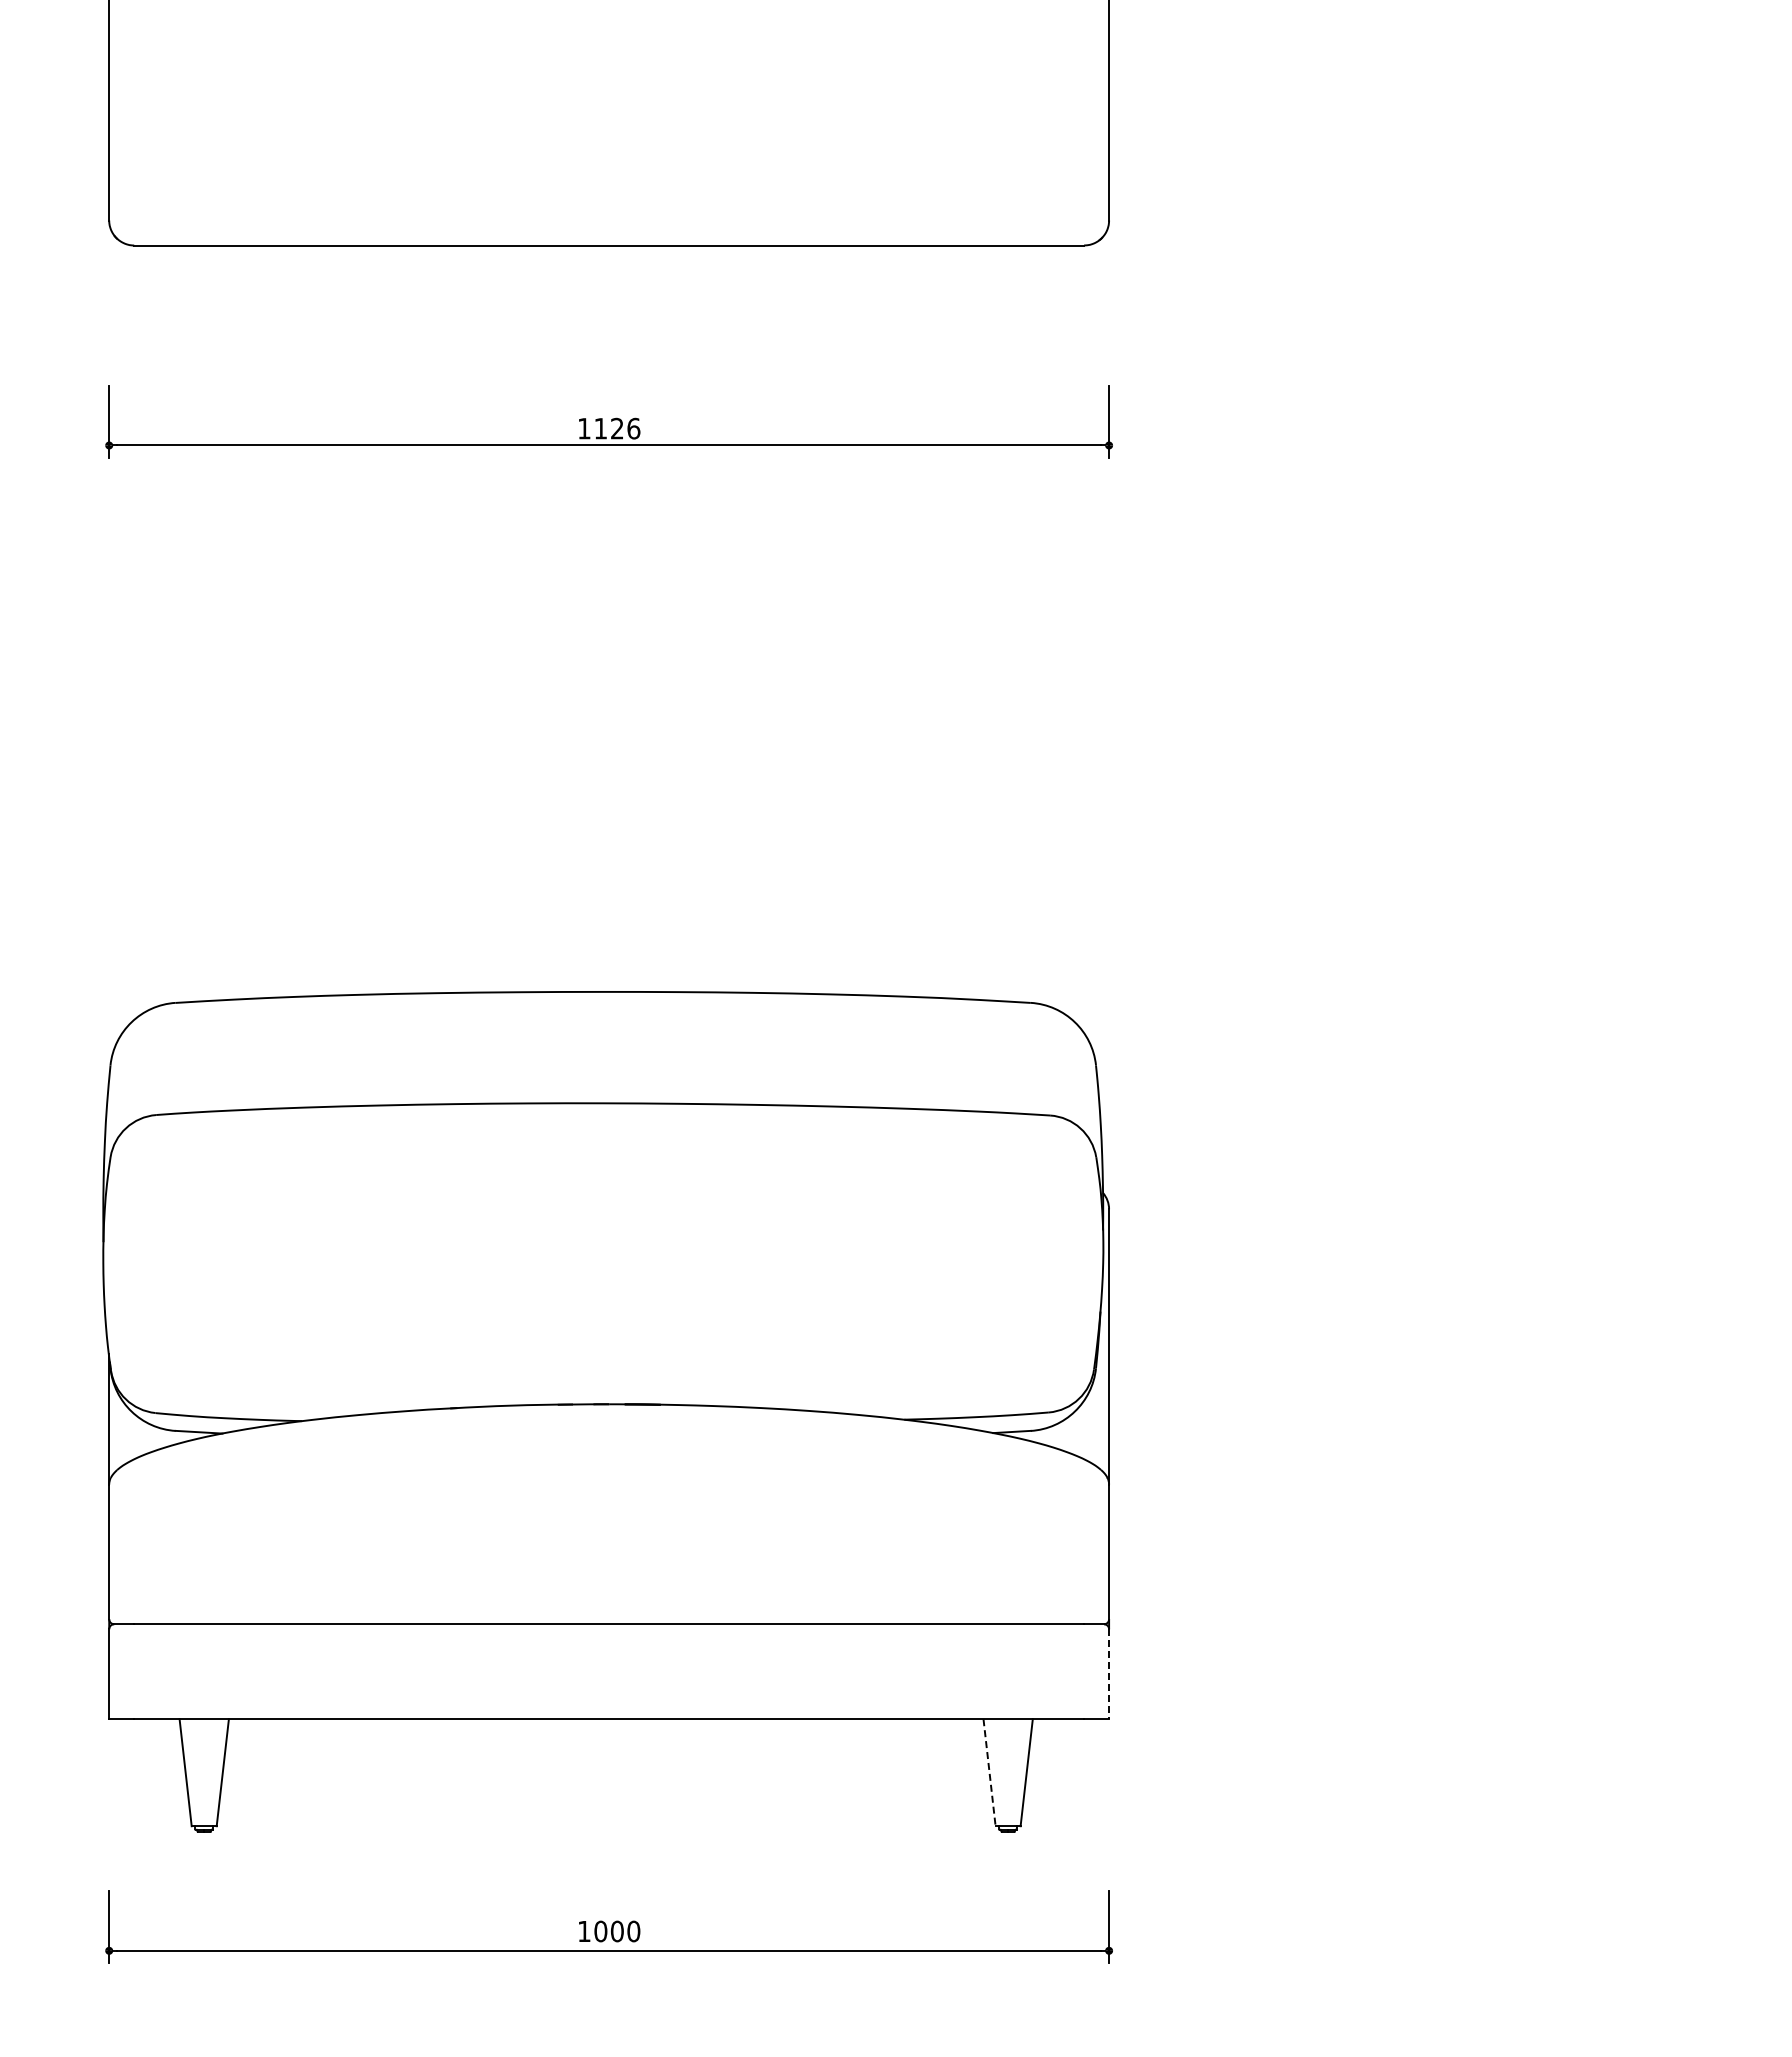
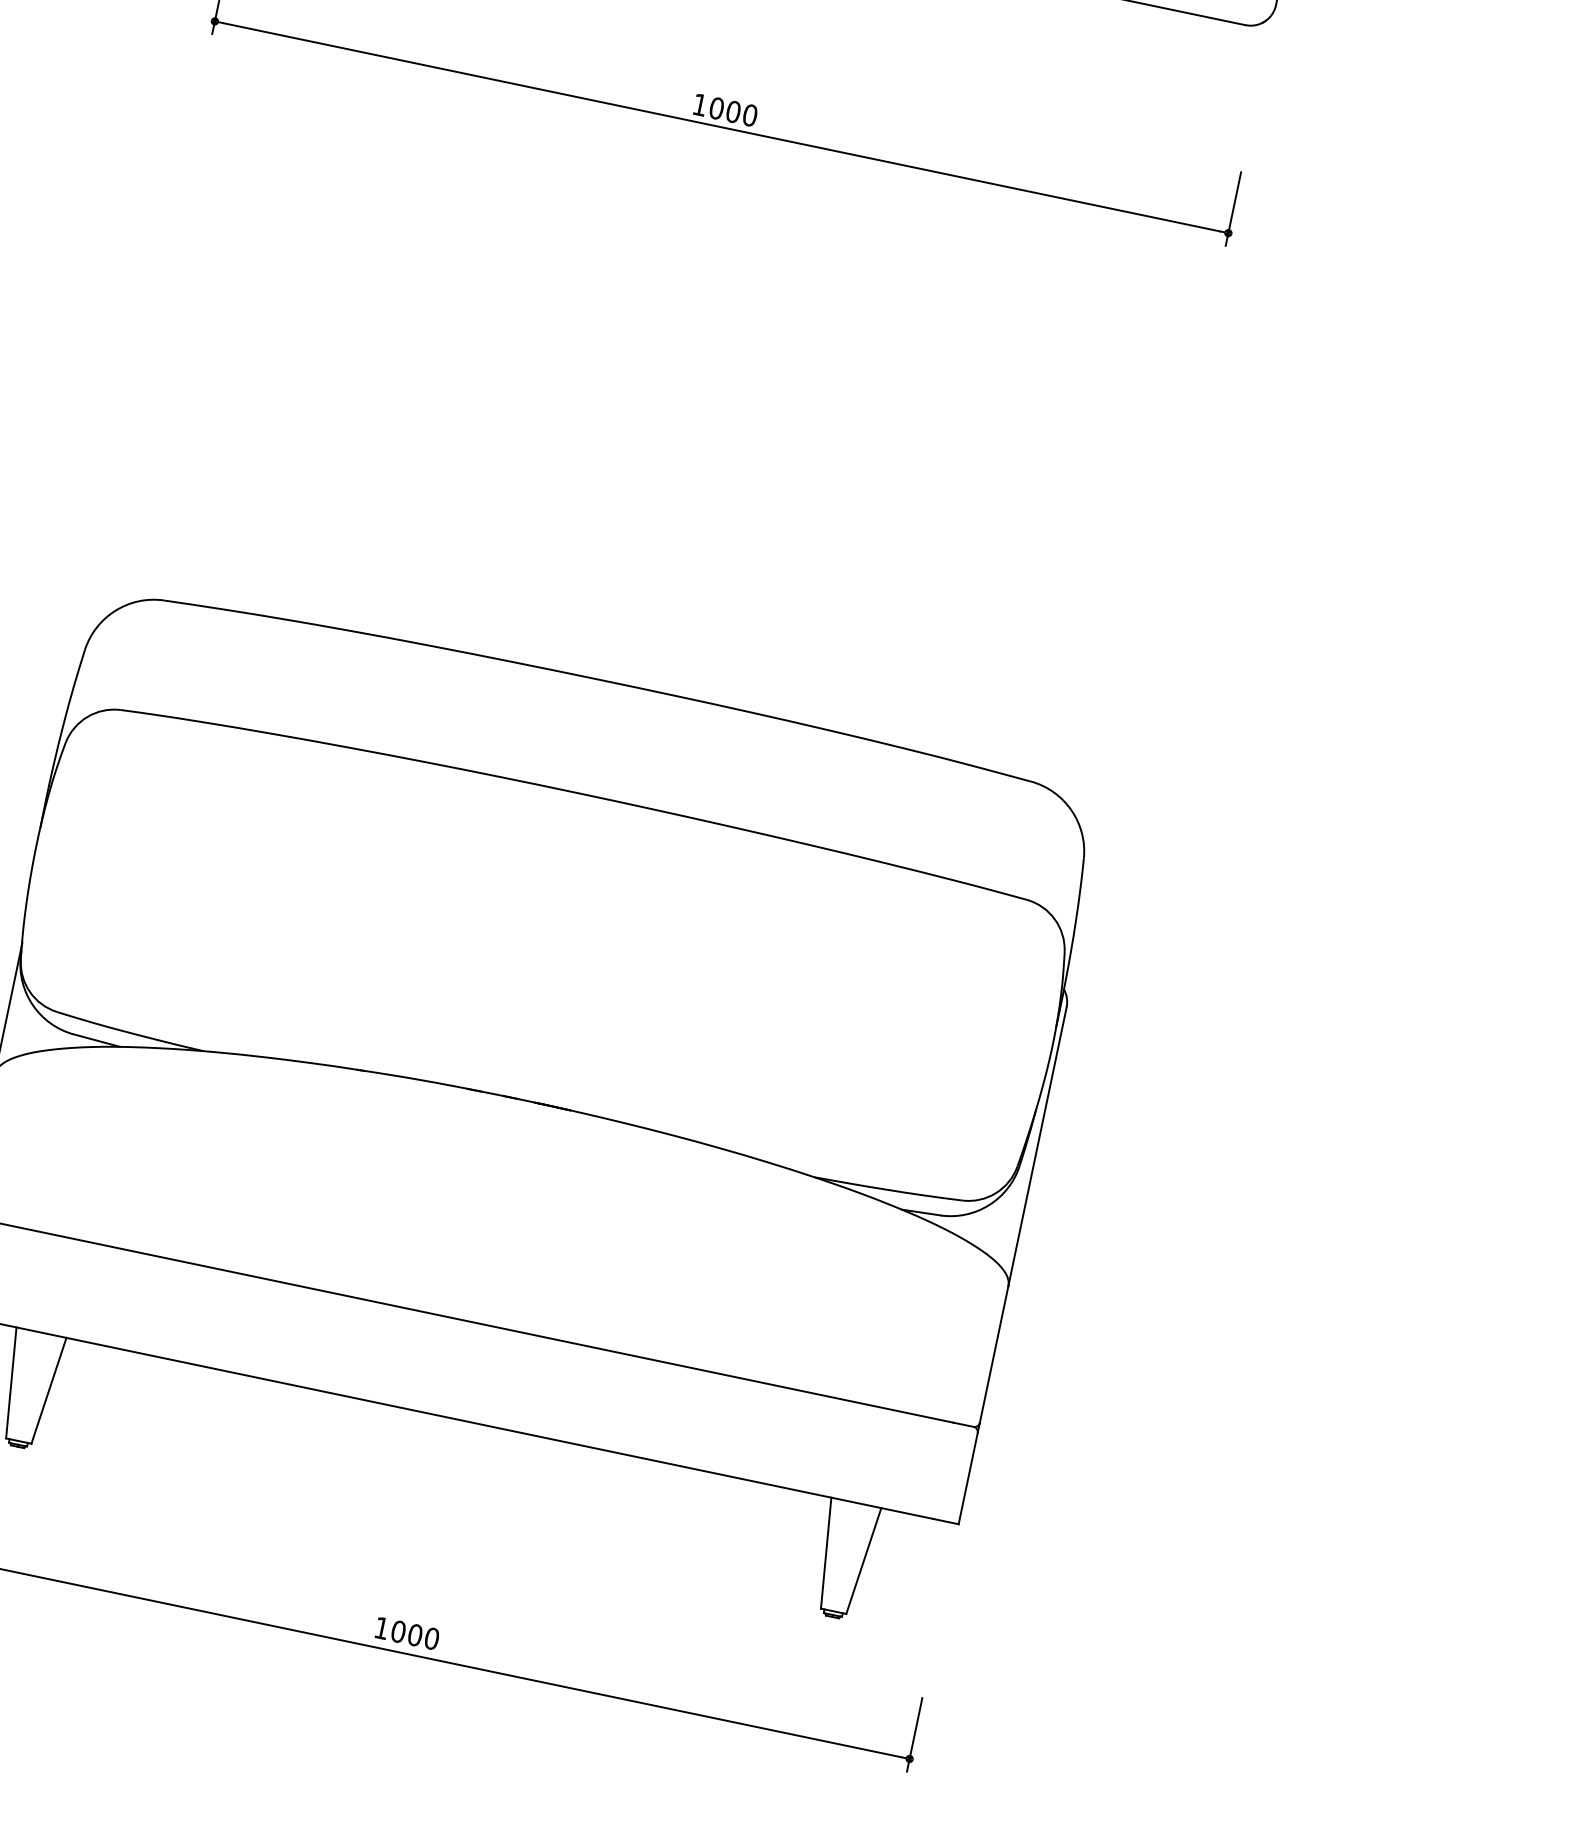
text: (617, 428) -> (733, 111), 1126 -> 1000
line: (1109, 1674) -> (968, 1478), dashed -> solid
line: (989, 1772) -> (826, 1552), dashed -> solid

